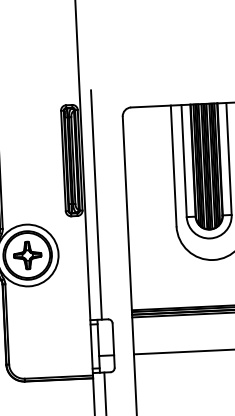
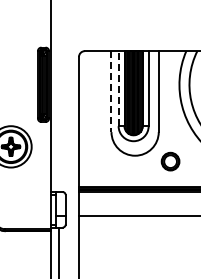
line: (183, 160) -> (118, 88), solid -> dashed
line: (173, 167) -> (111, 92), solid -> dashed
line: (96, 205) -> (58, 115), removed

